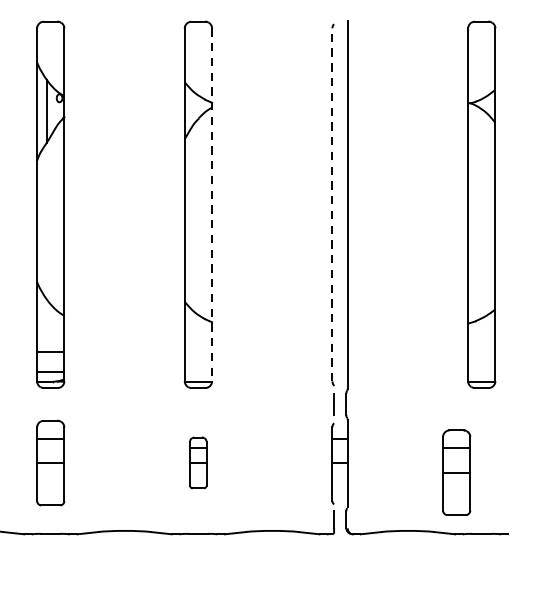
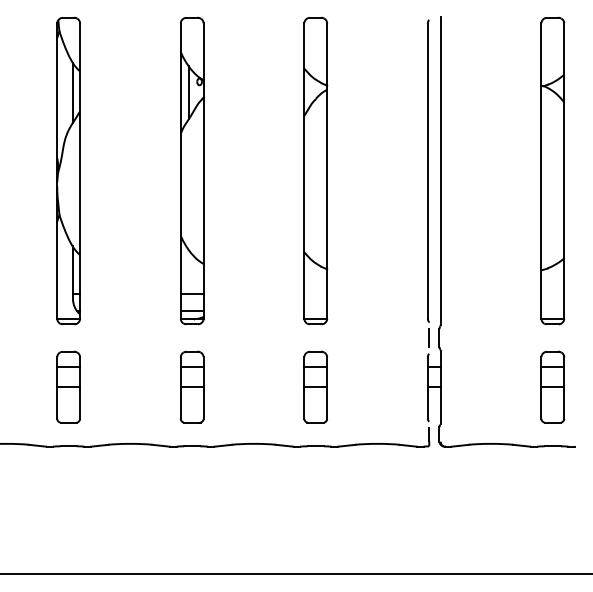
line: (212, 205) -> (327, 171), dashed -> solid
line: (331, 205) -> (427, 171), dashed -> solid
part: (198, 462) -> (315, 386), size x1.67
part: (456, 471) -> (552, 386), moved

